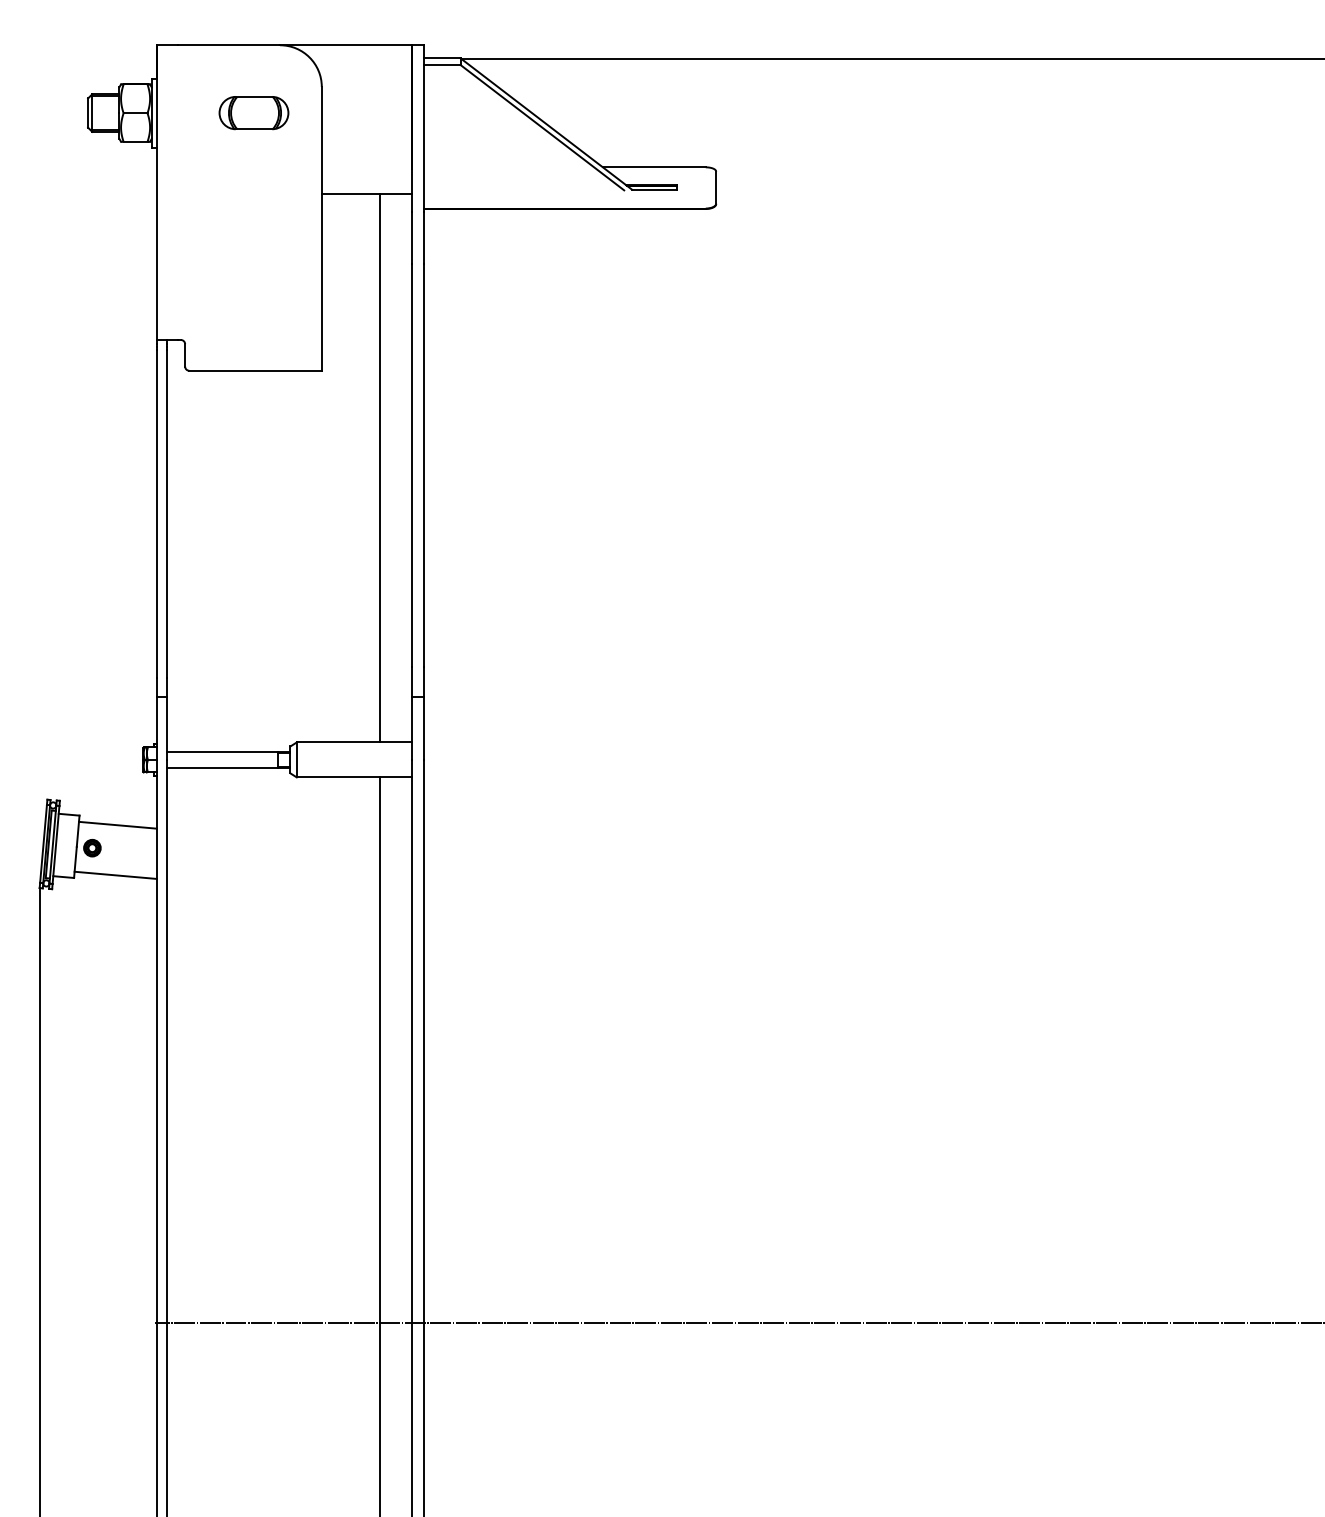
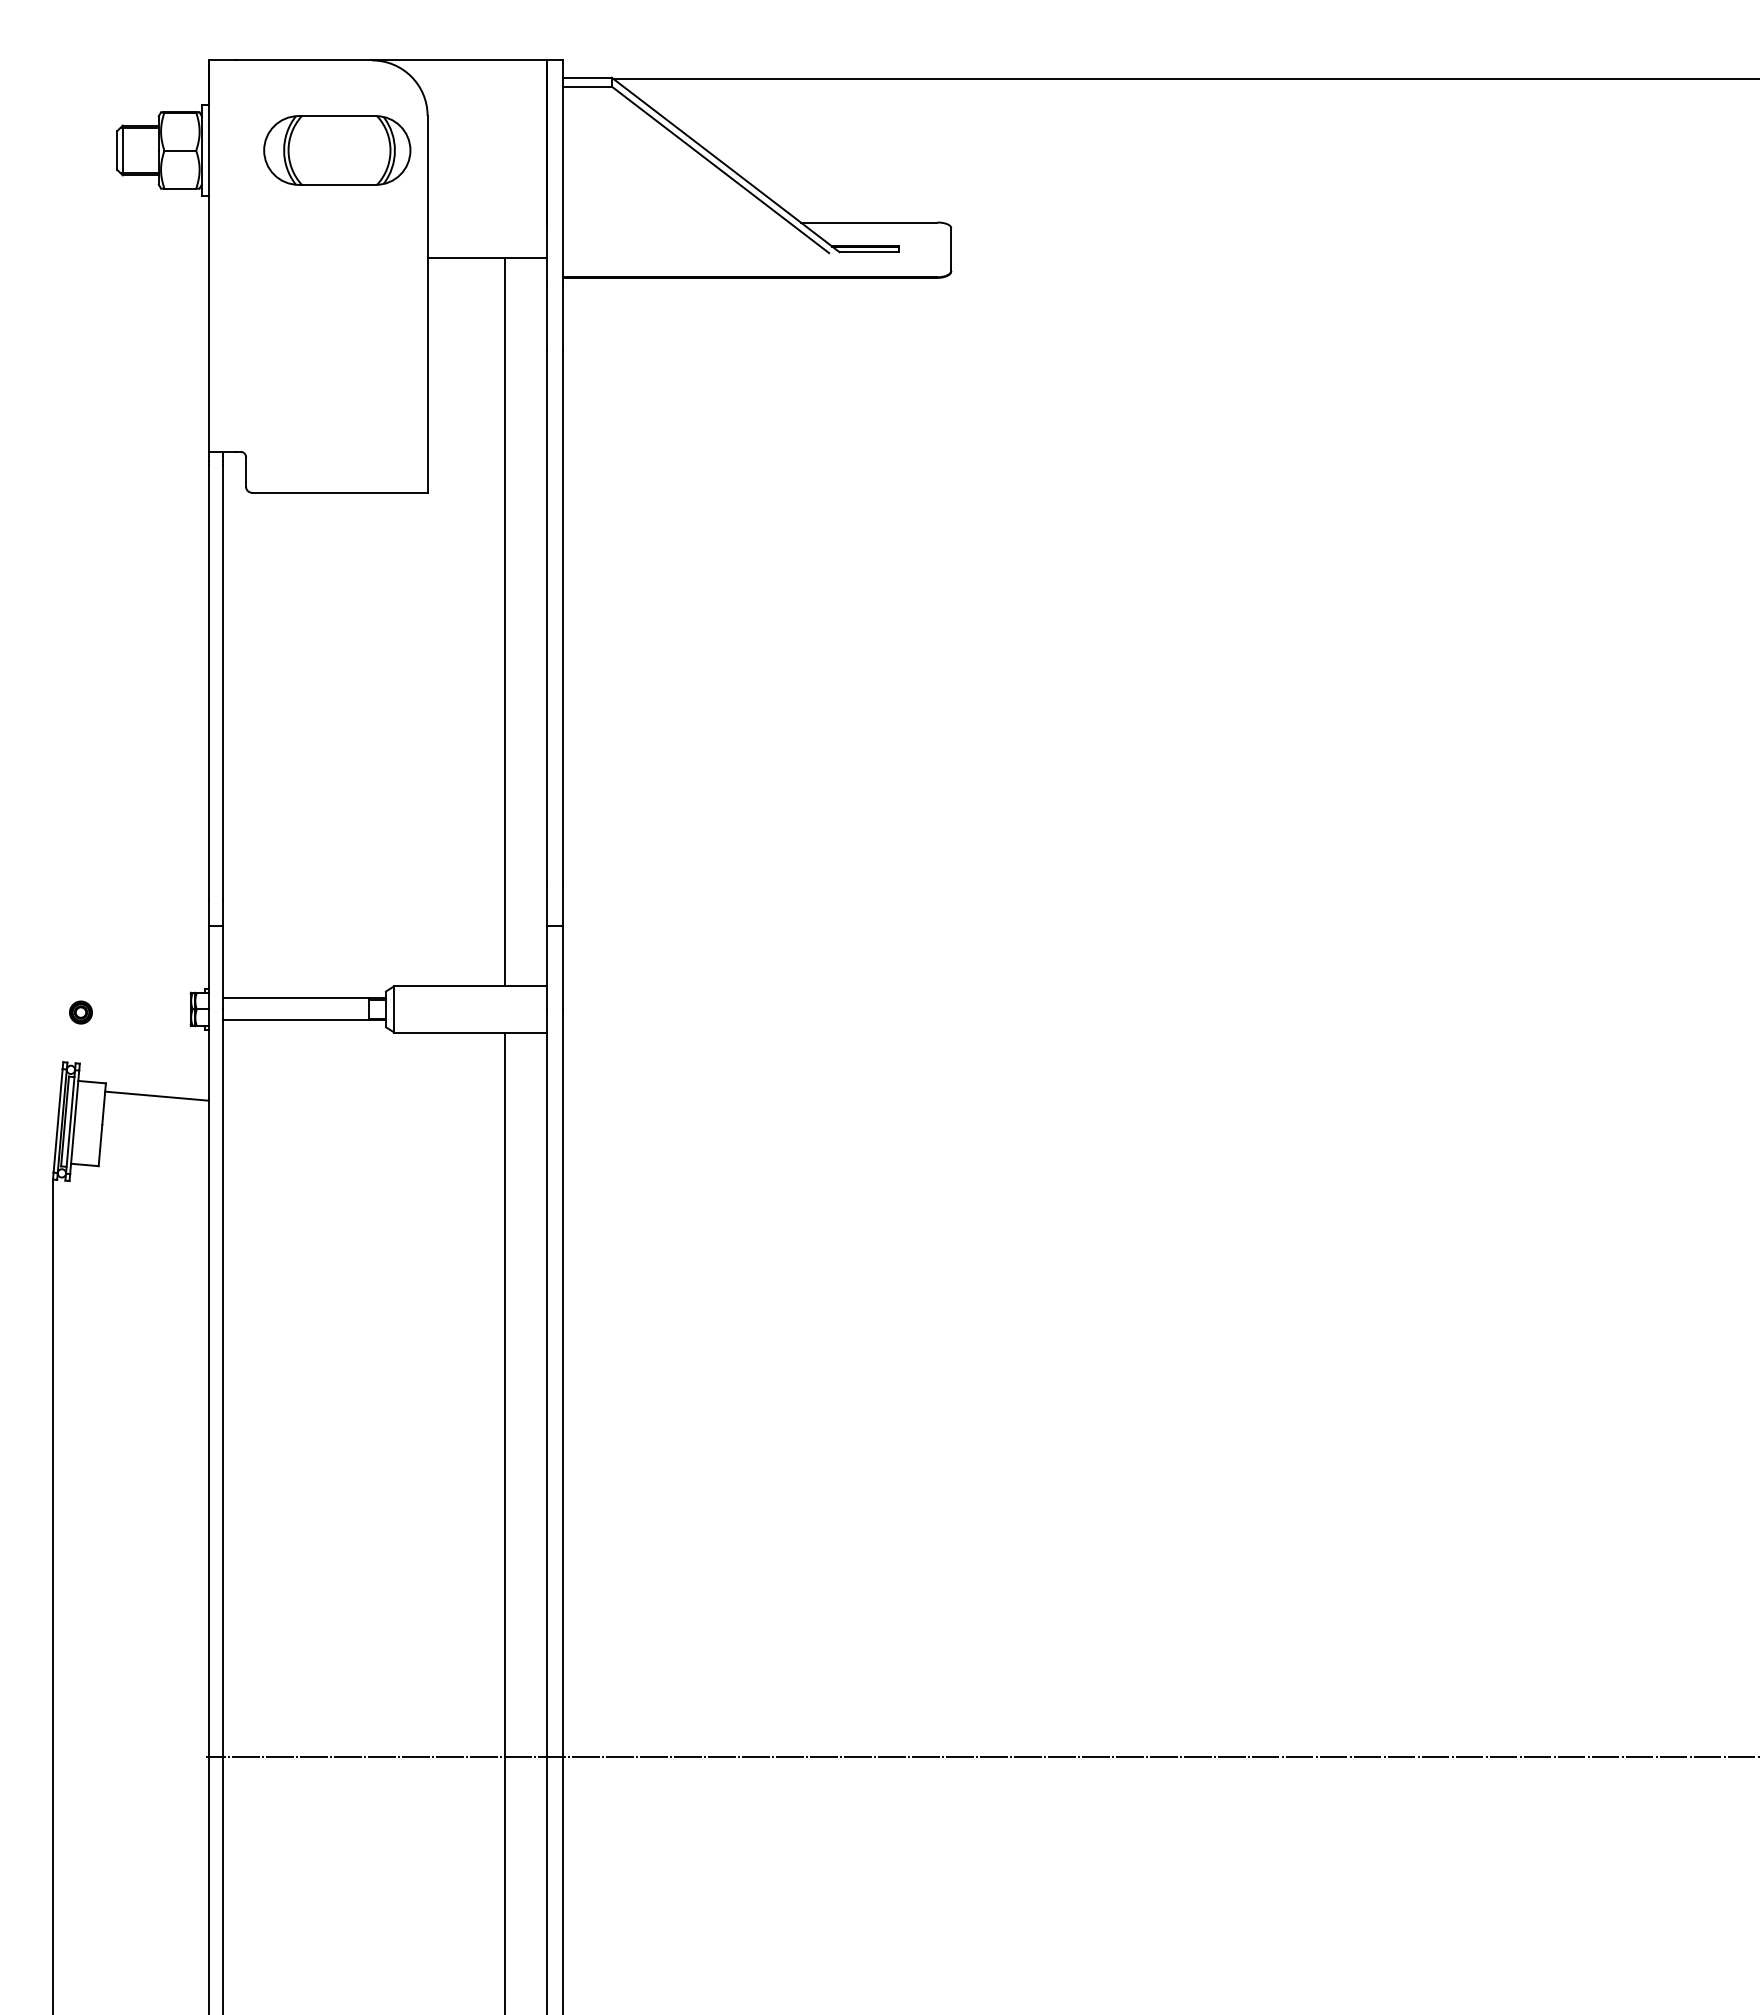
part: (253, 113) -> (337, 150), size x1.6
part: (92, 848) -> (80, 1012), moved
line: (115, 875) -> (153, 1162), removed

